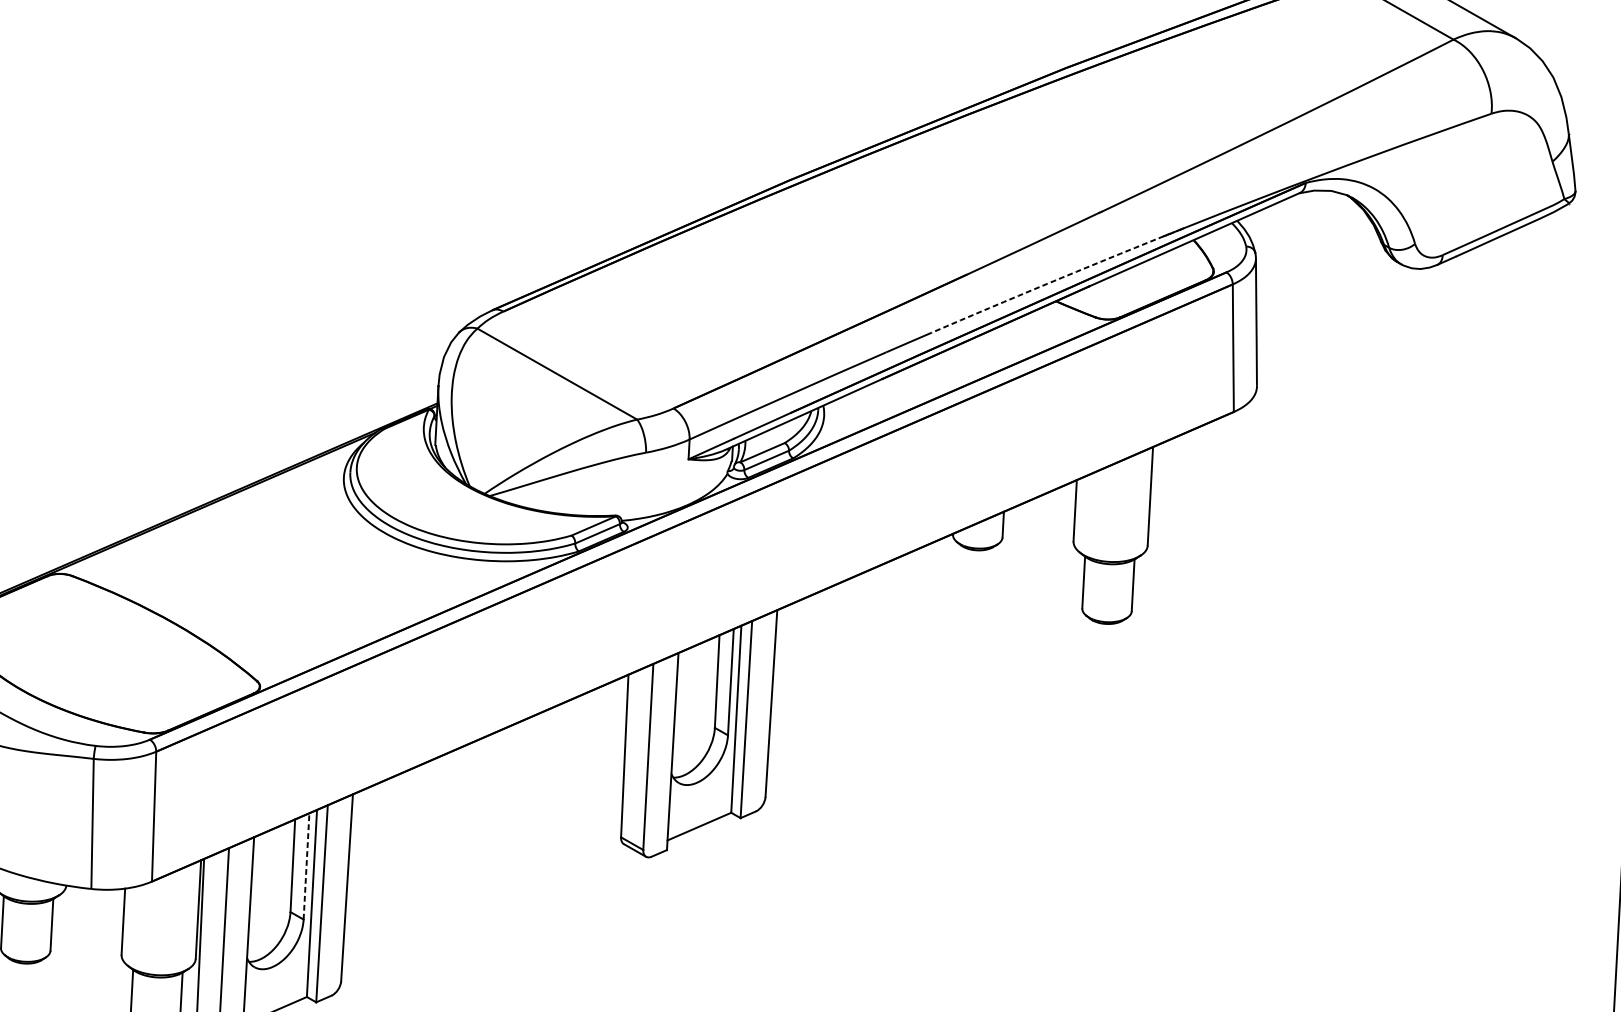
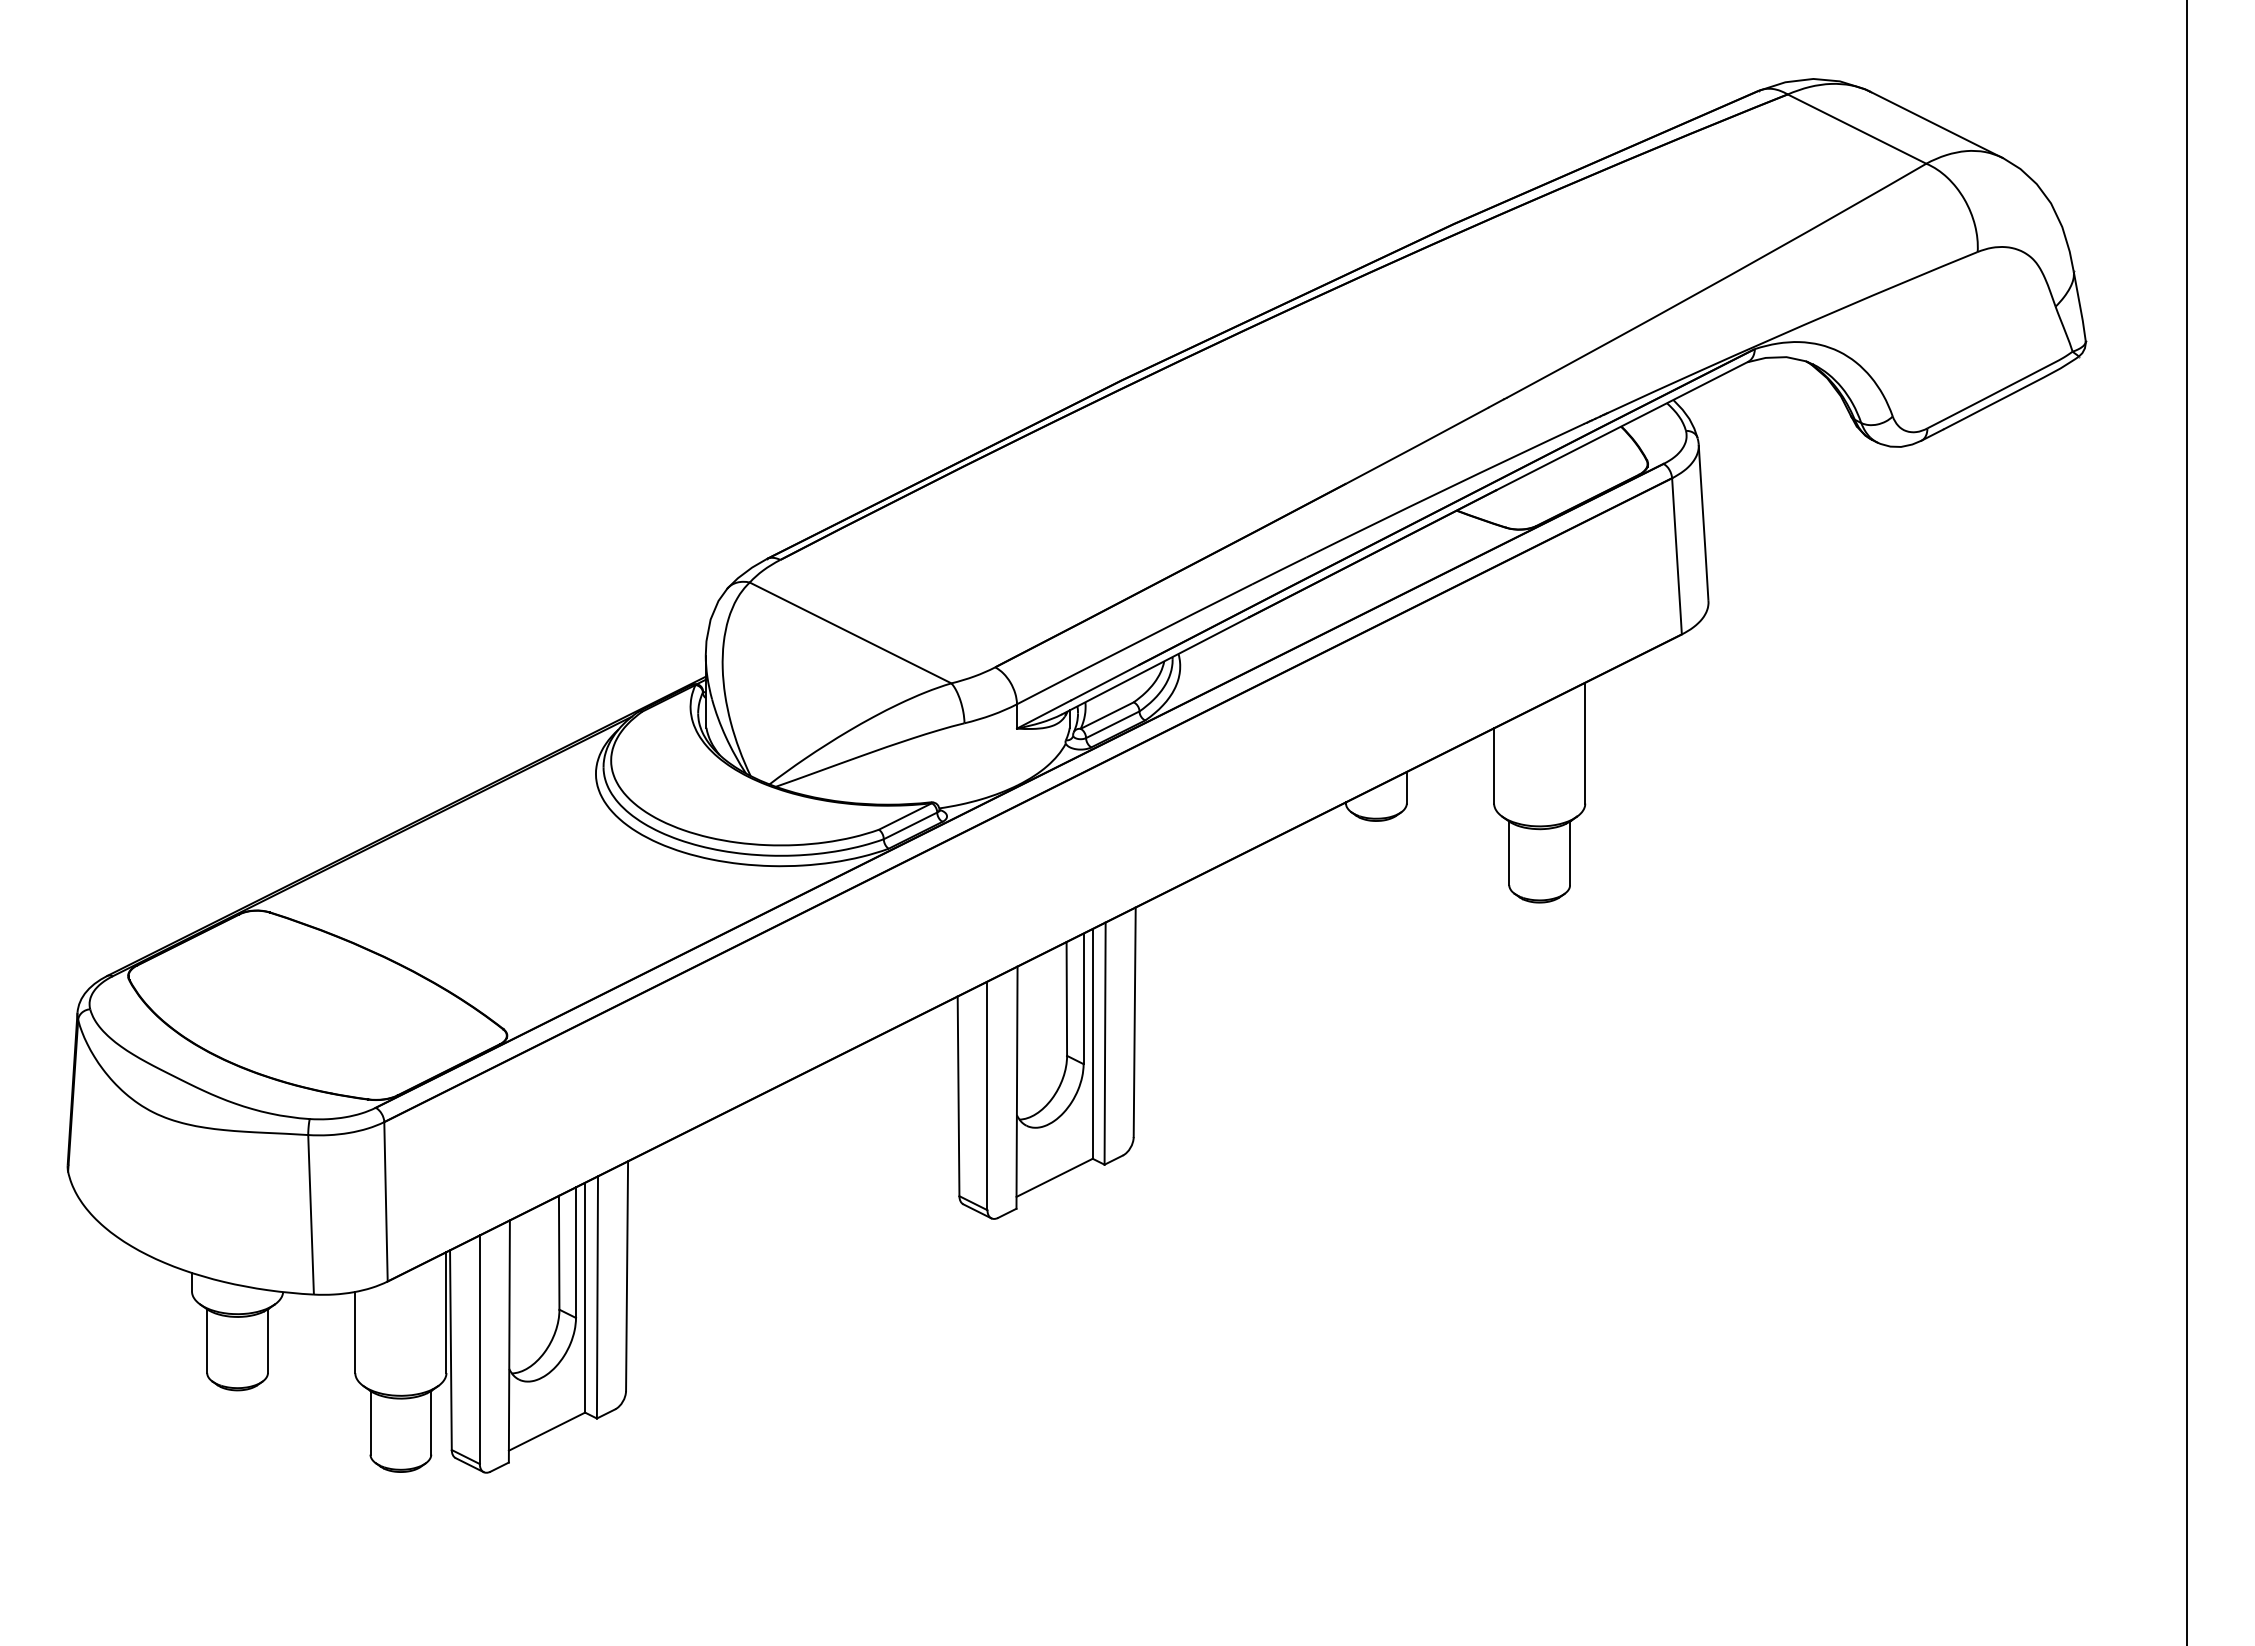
arc: (1047, 283) -> (1445, 489), dashed -> solid
line: (306, 866) -> (576, 1252), dashed -> solid

